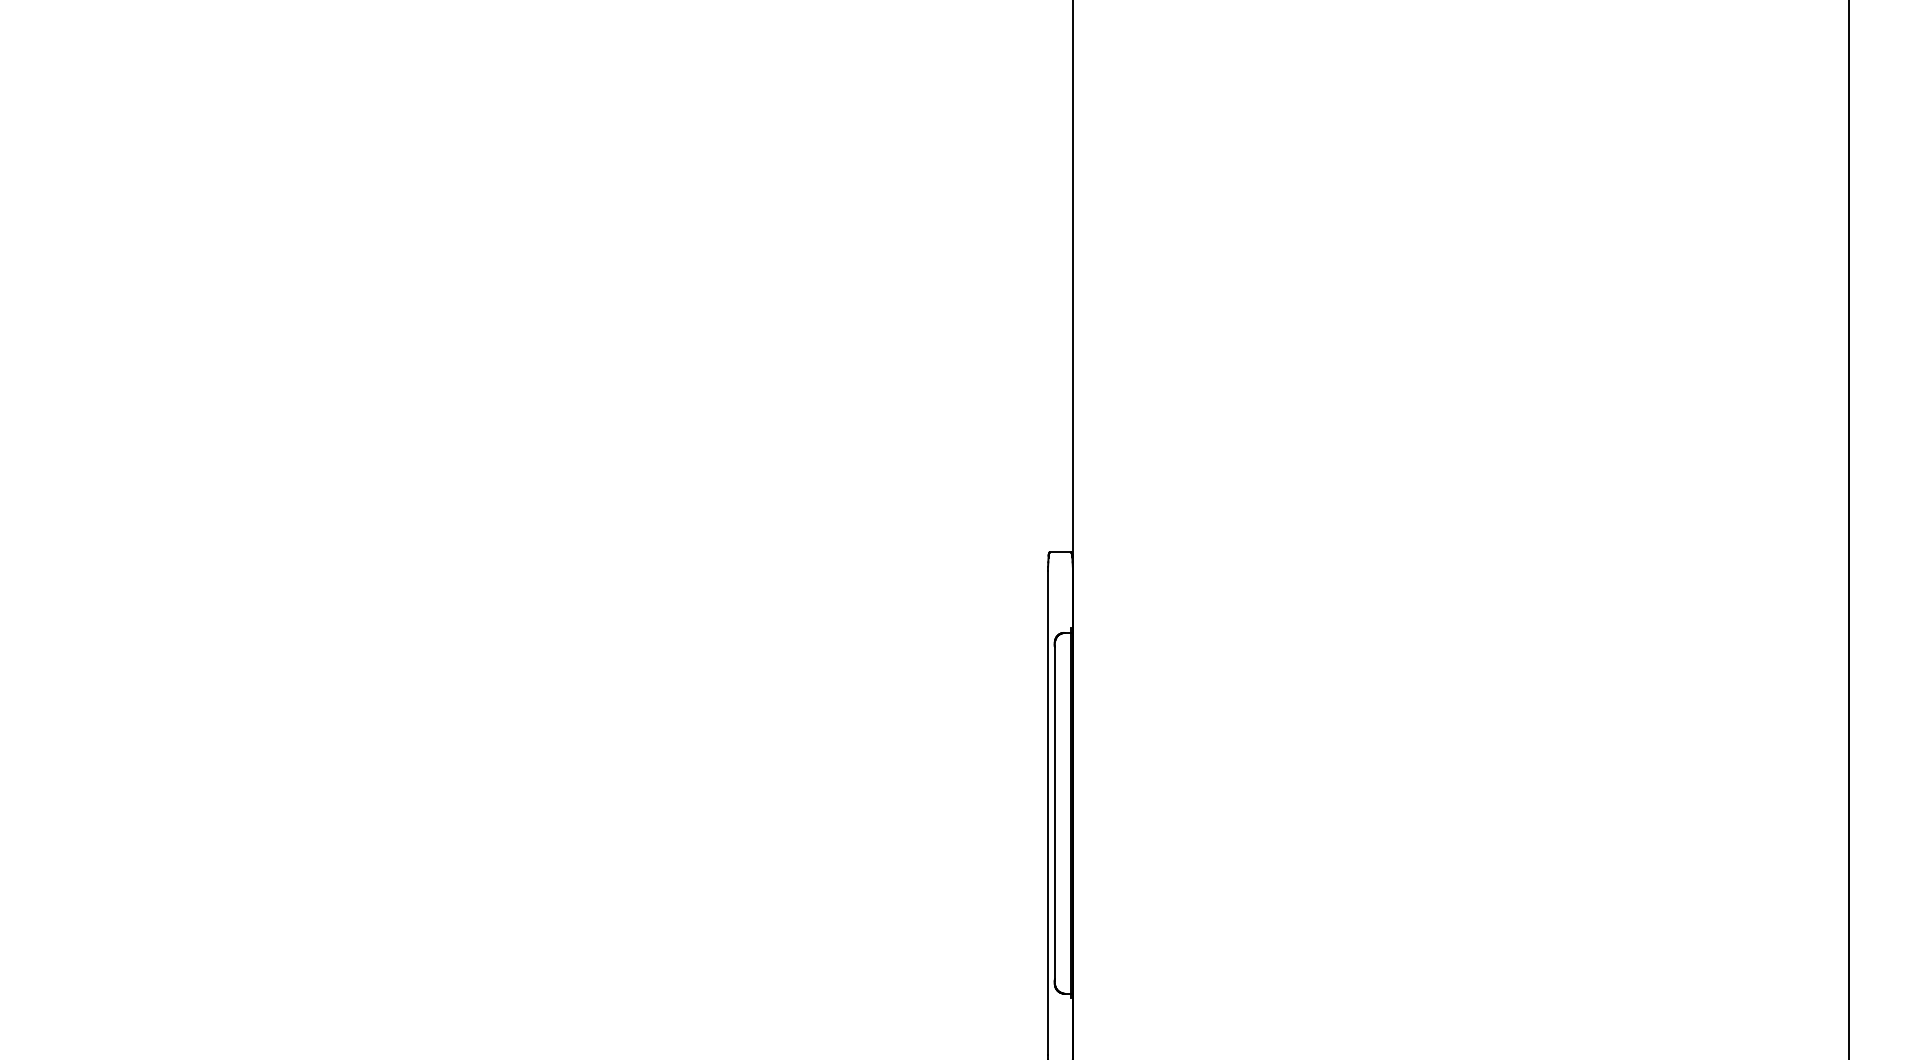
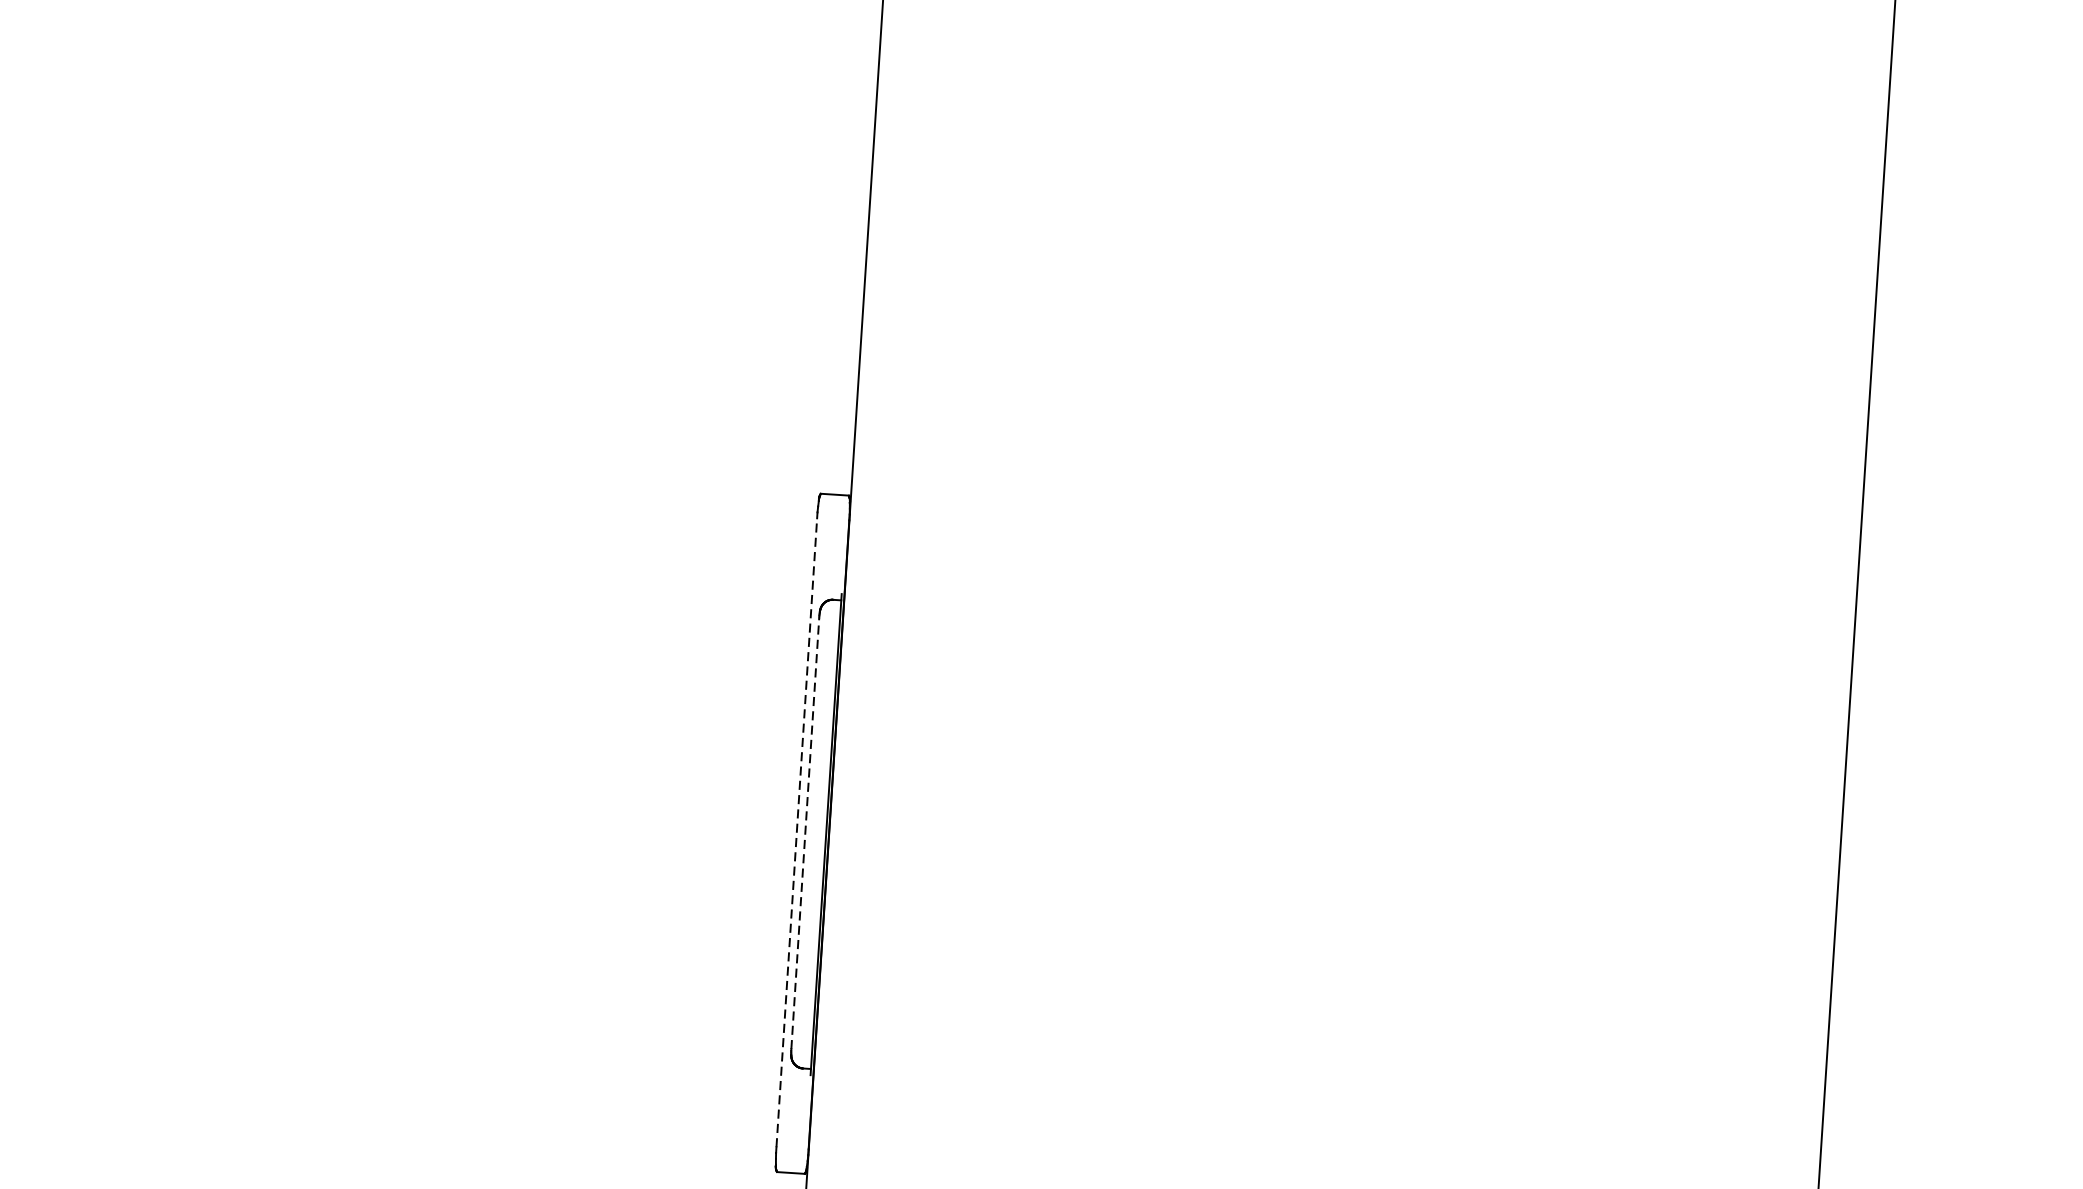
line: (1054, 812) -> (805, 832), solid -> dashed
line: (1048, 813) -> (797, 833), solid -> dashed

